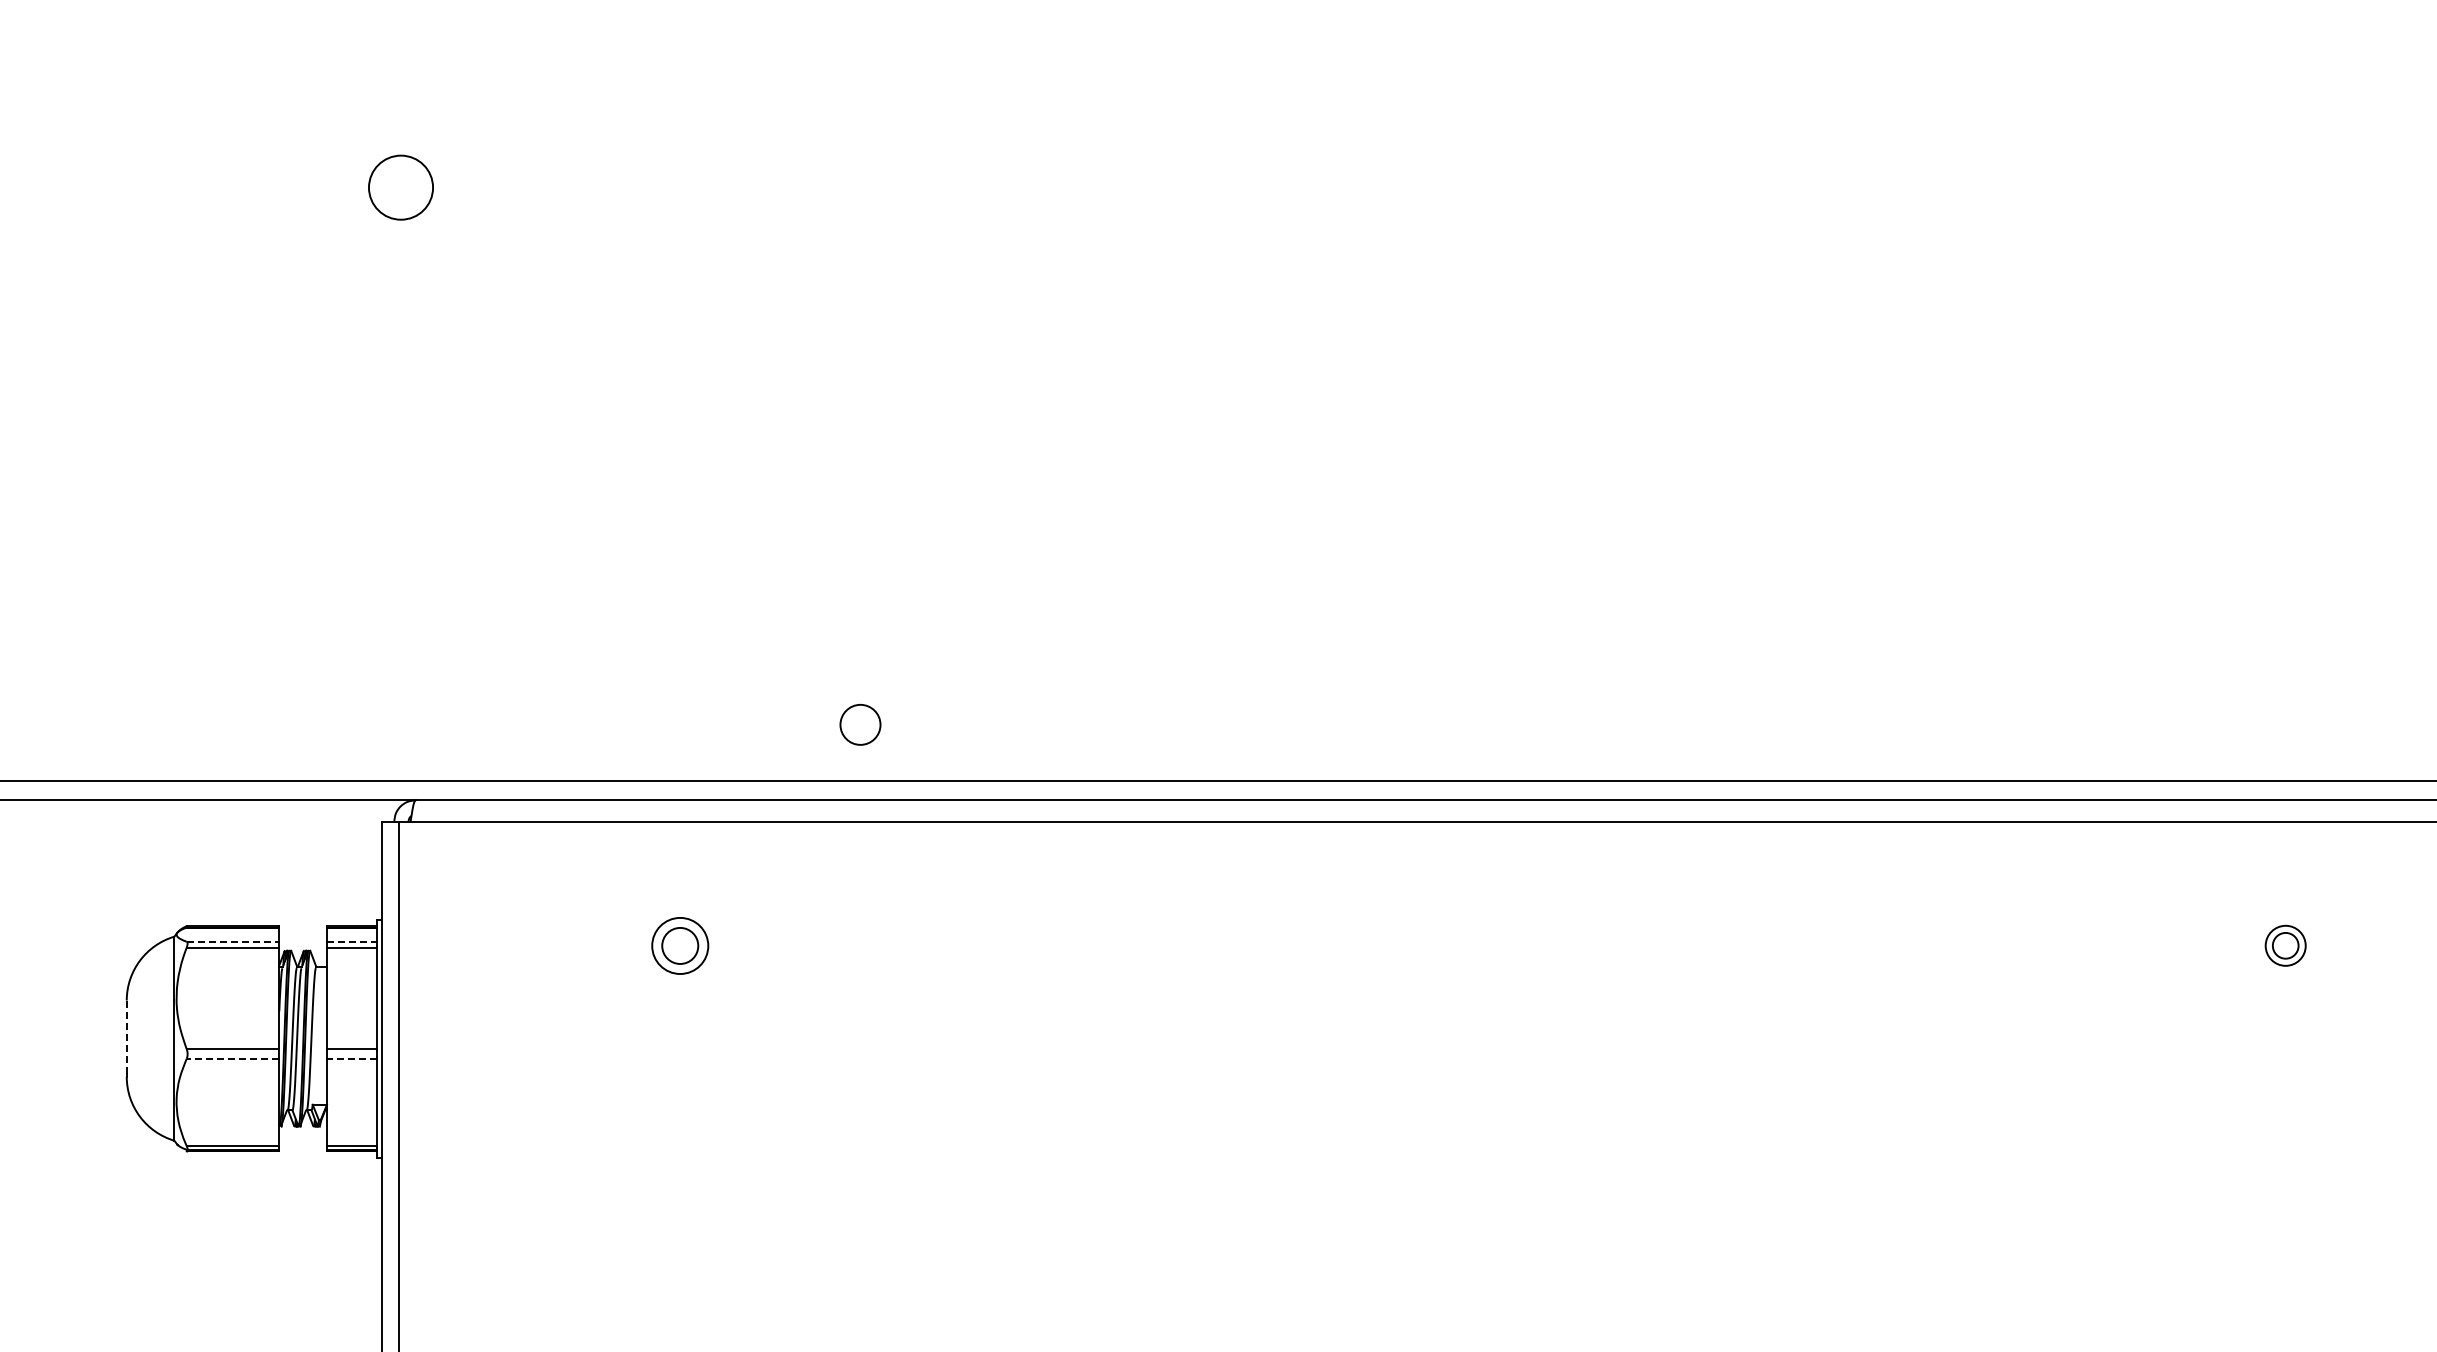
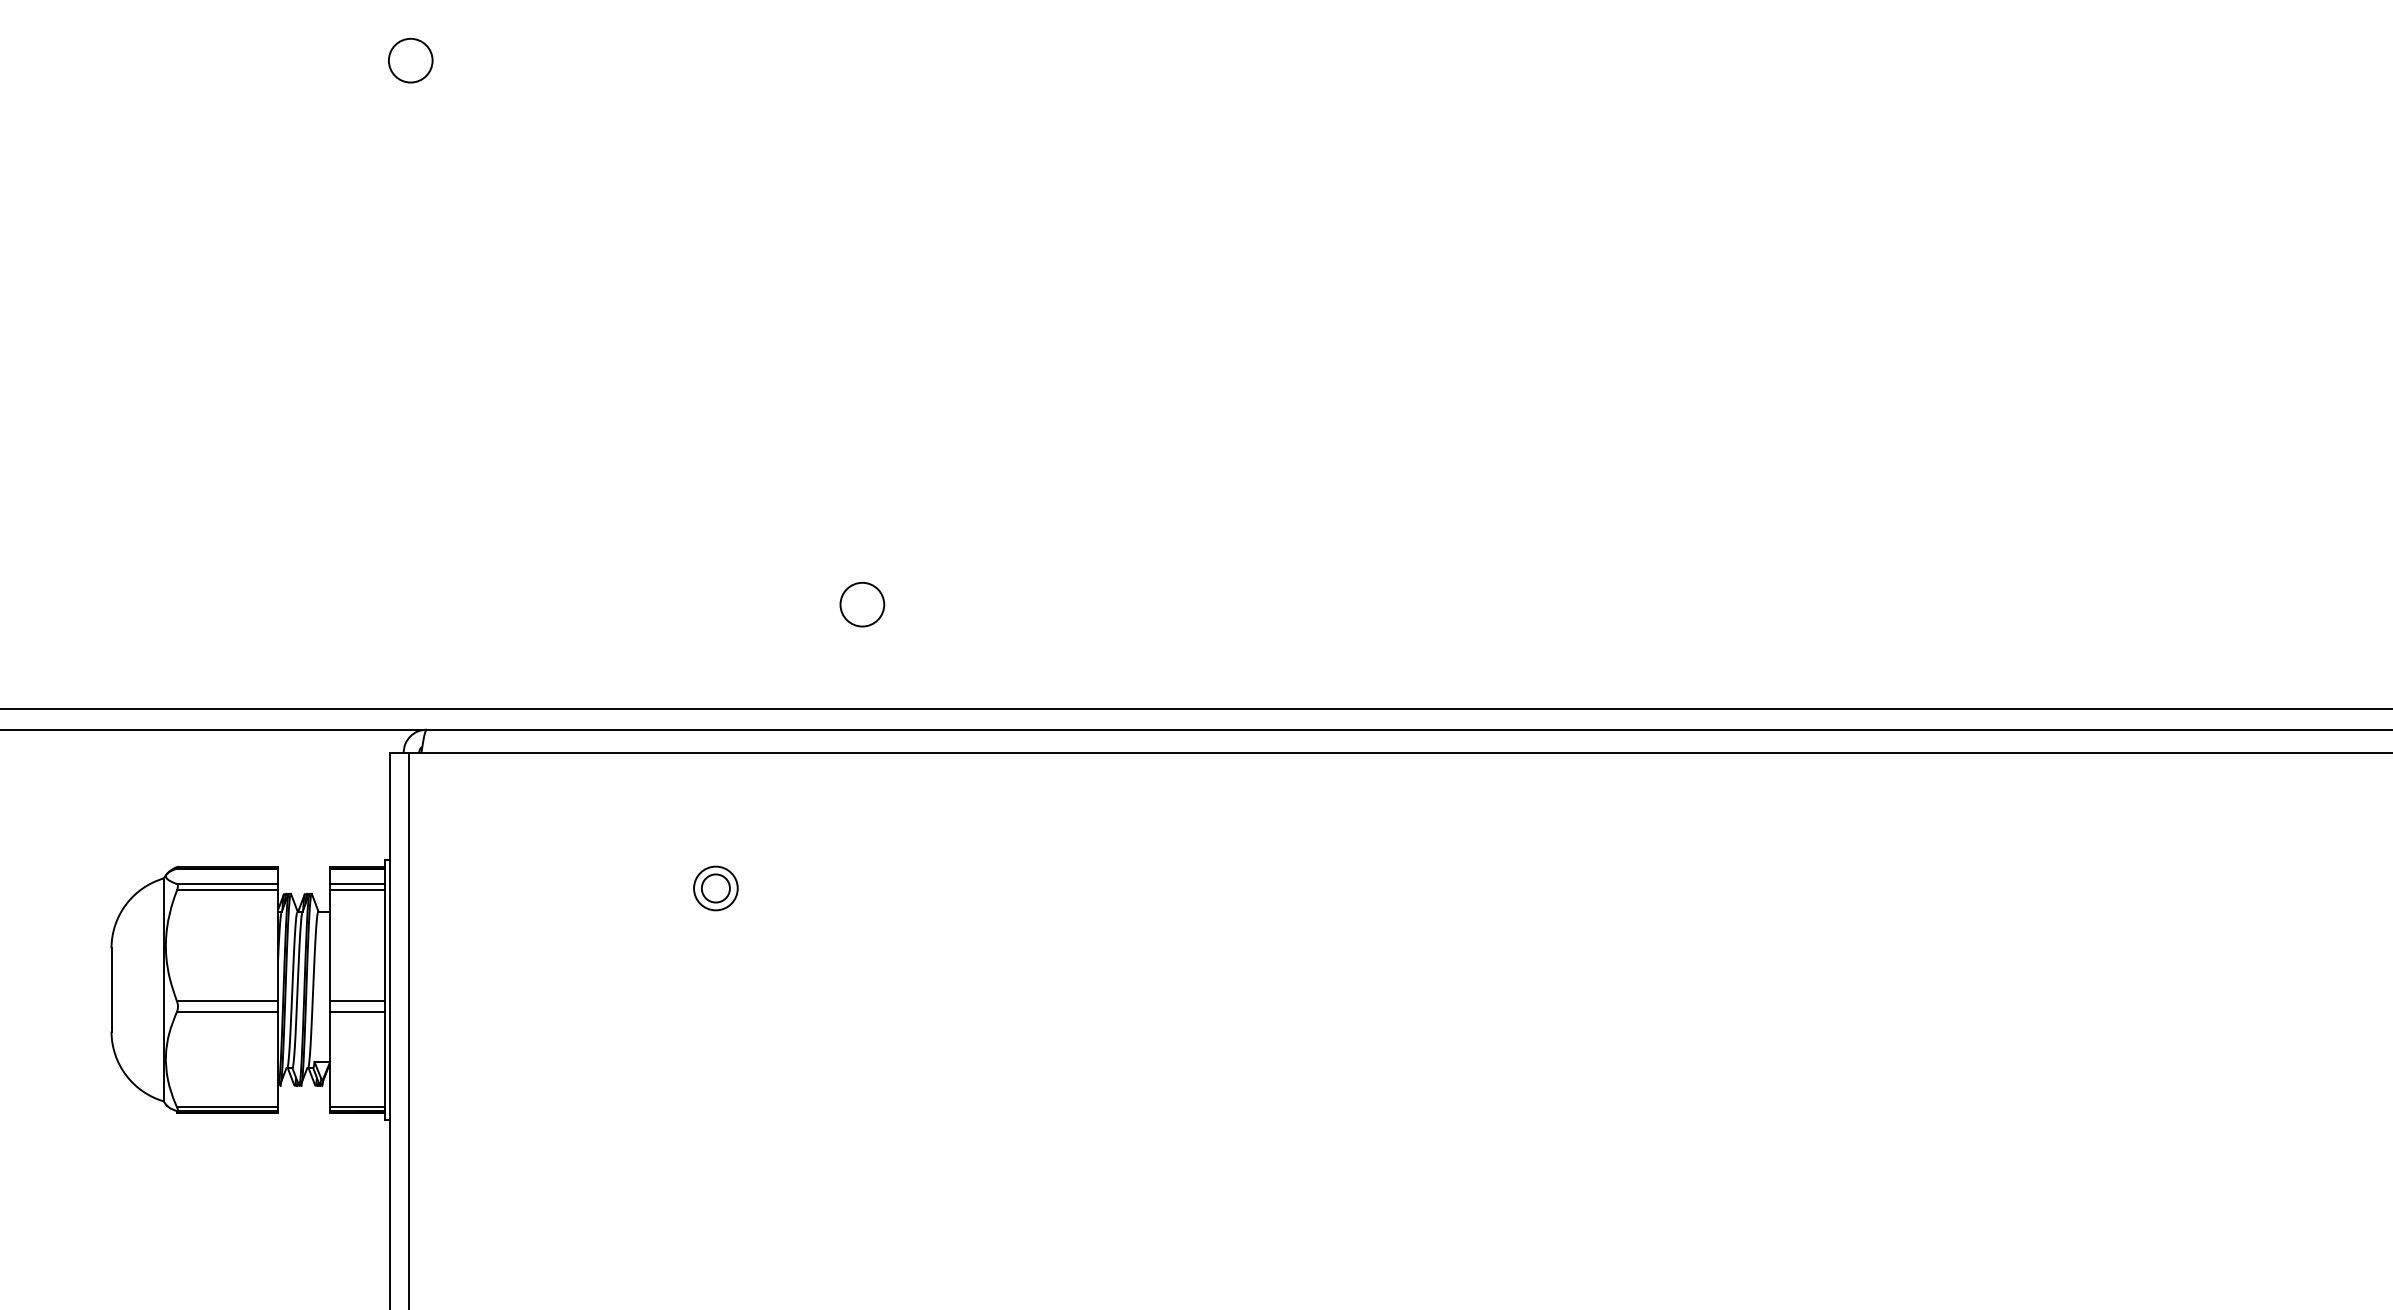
circle: (400, 187) -> (410, 60), size x0.62
circle: (860, 724) -> (862, 604), moved
line: (233, 941) -> (228, 883), dashed -> solid
line: (352, 941) -> (357, 883), dashed -> solid
part: (680, 945) -> (716, 888), size x0.71
line: (126, 1037) -> (111, 988), dashed -> solid
line: (232, 1058) -> (226, 1011), dashed -> solid
line: (351, 1058) -> (356, 1011), dashed -> solid

